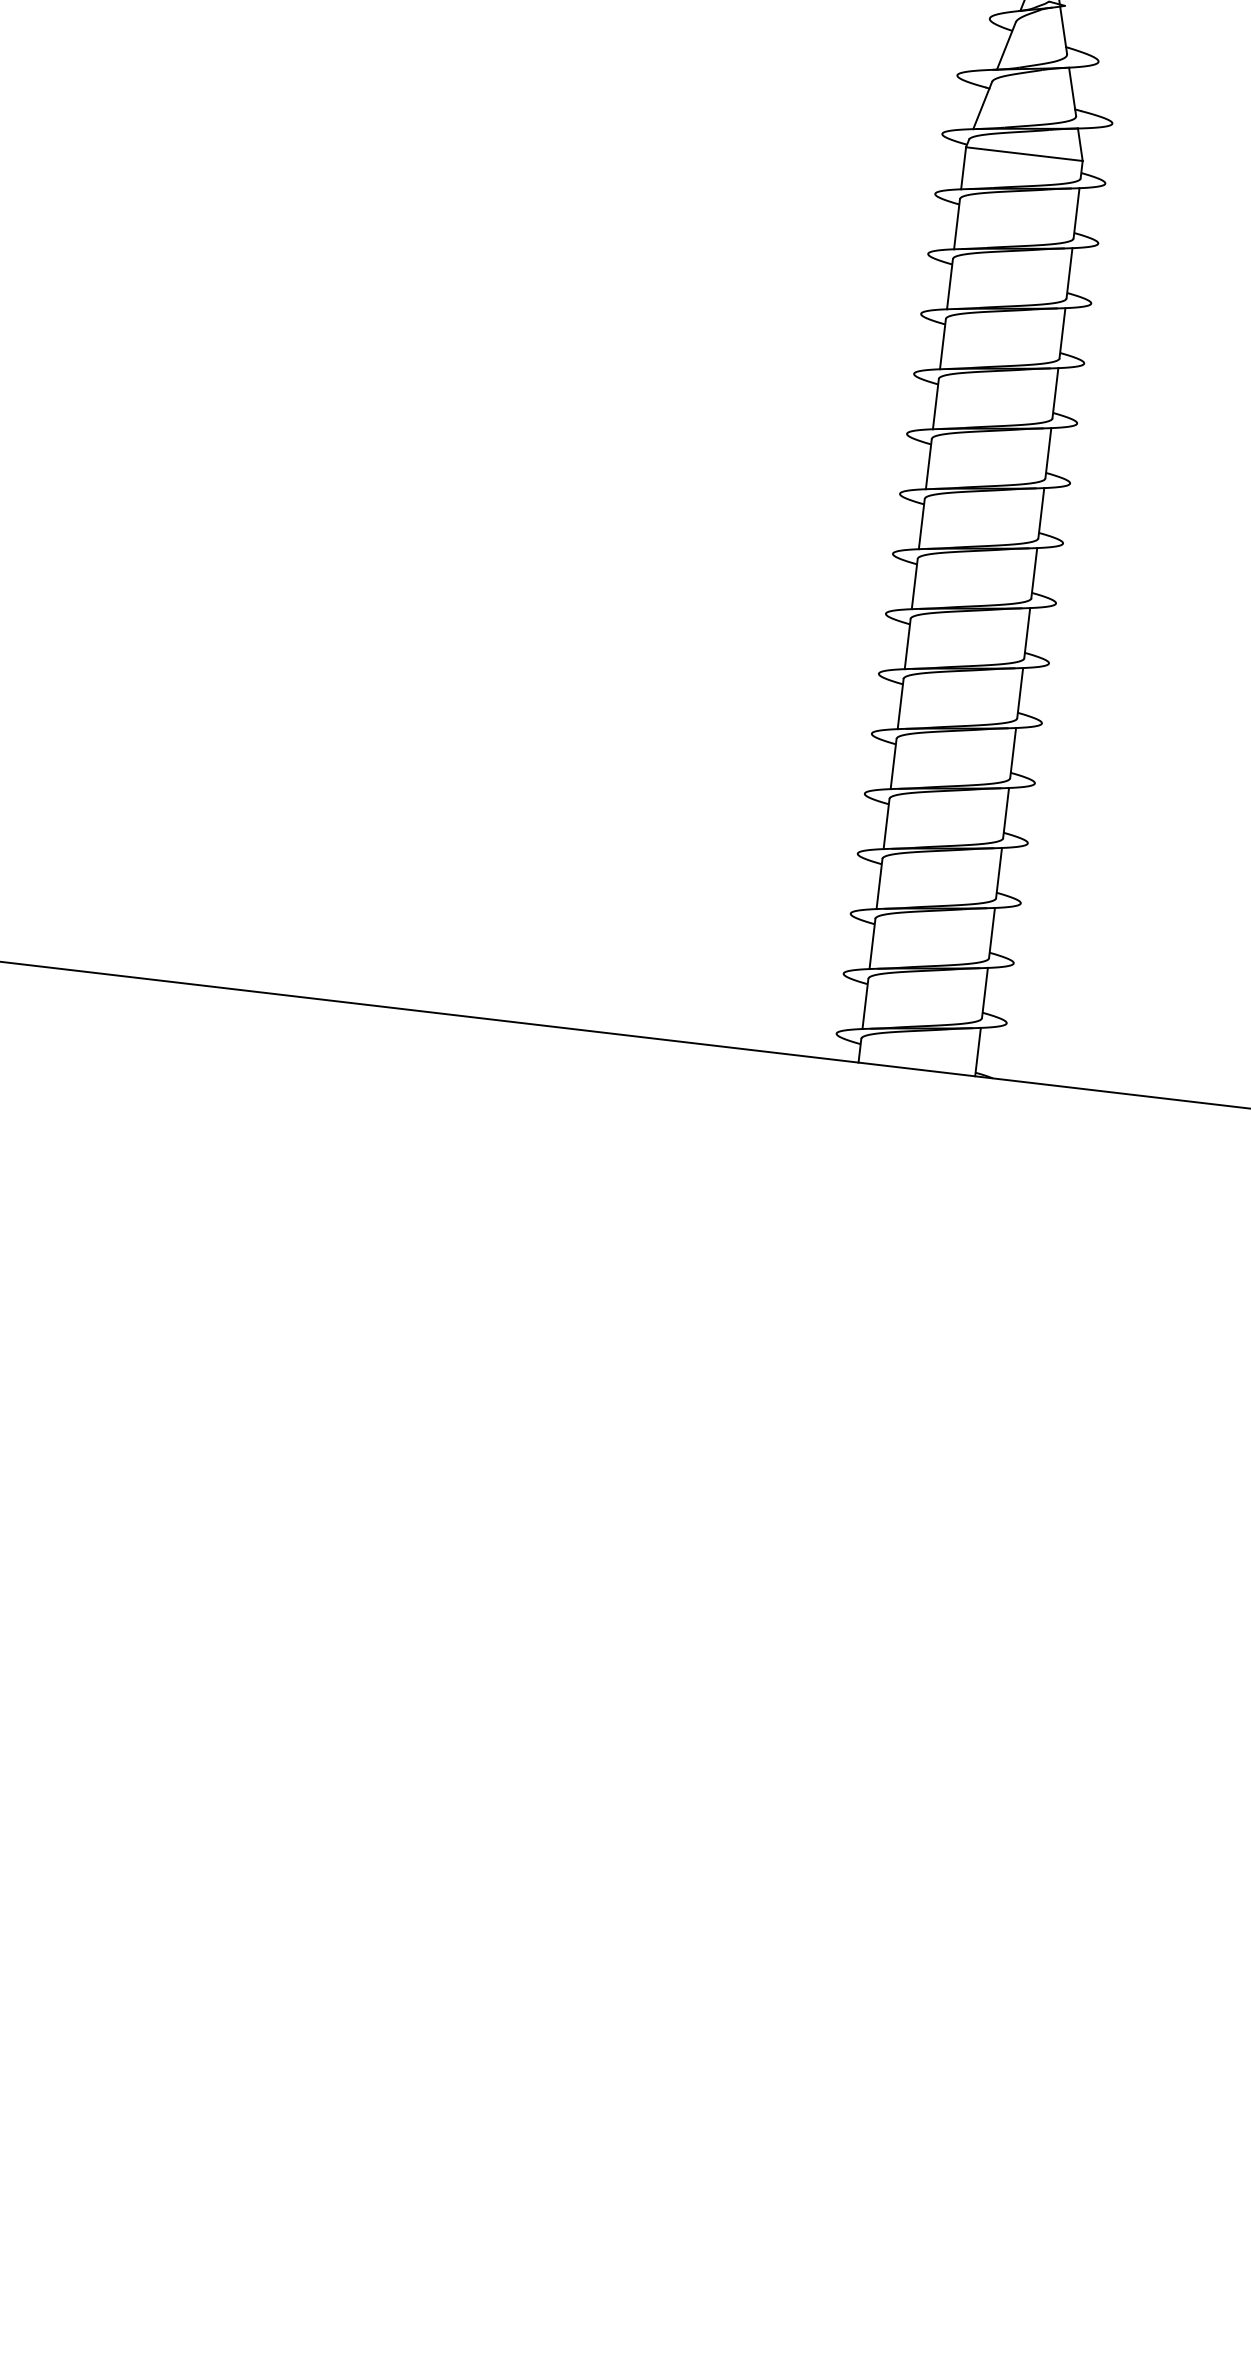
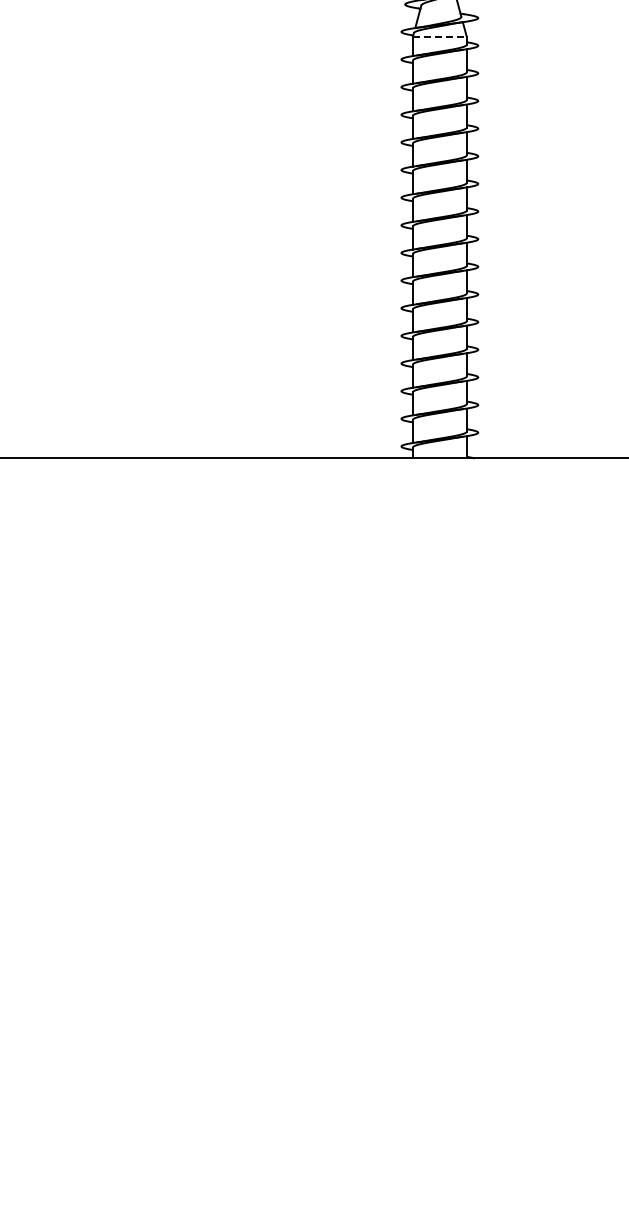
line: (1023, 153) -> (439, 36), solid -> dashed

